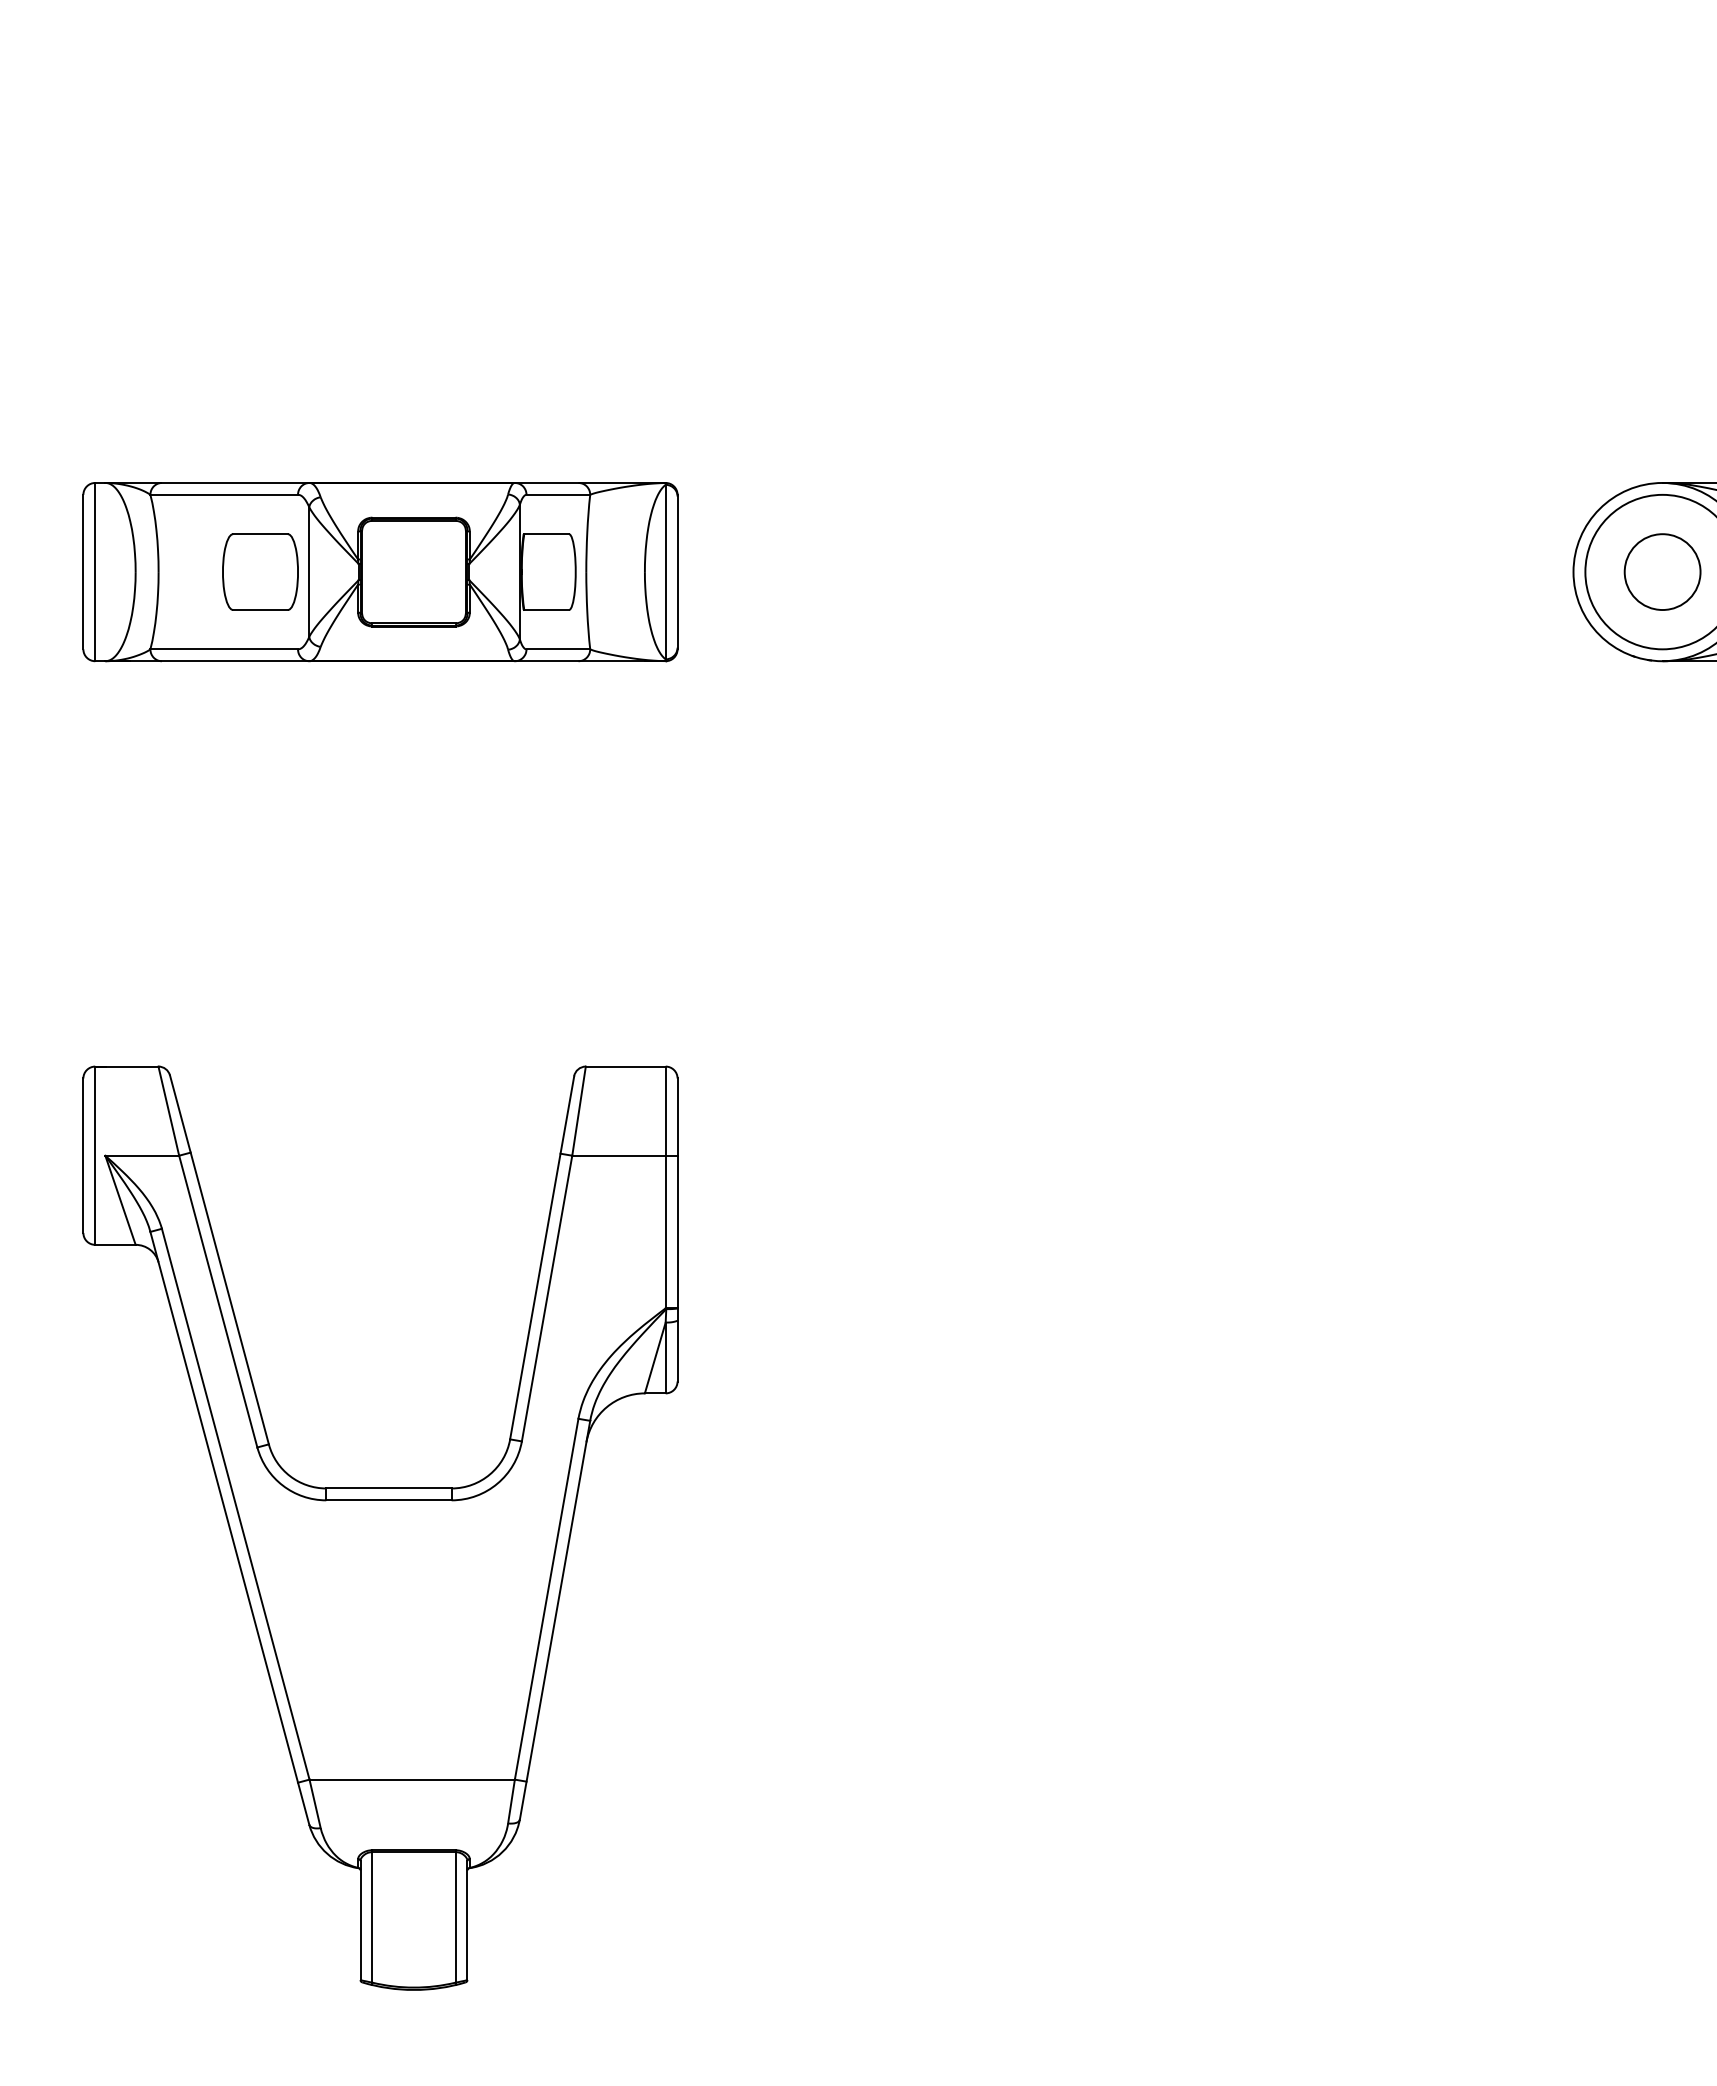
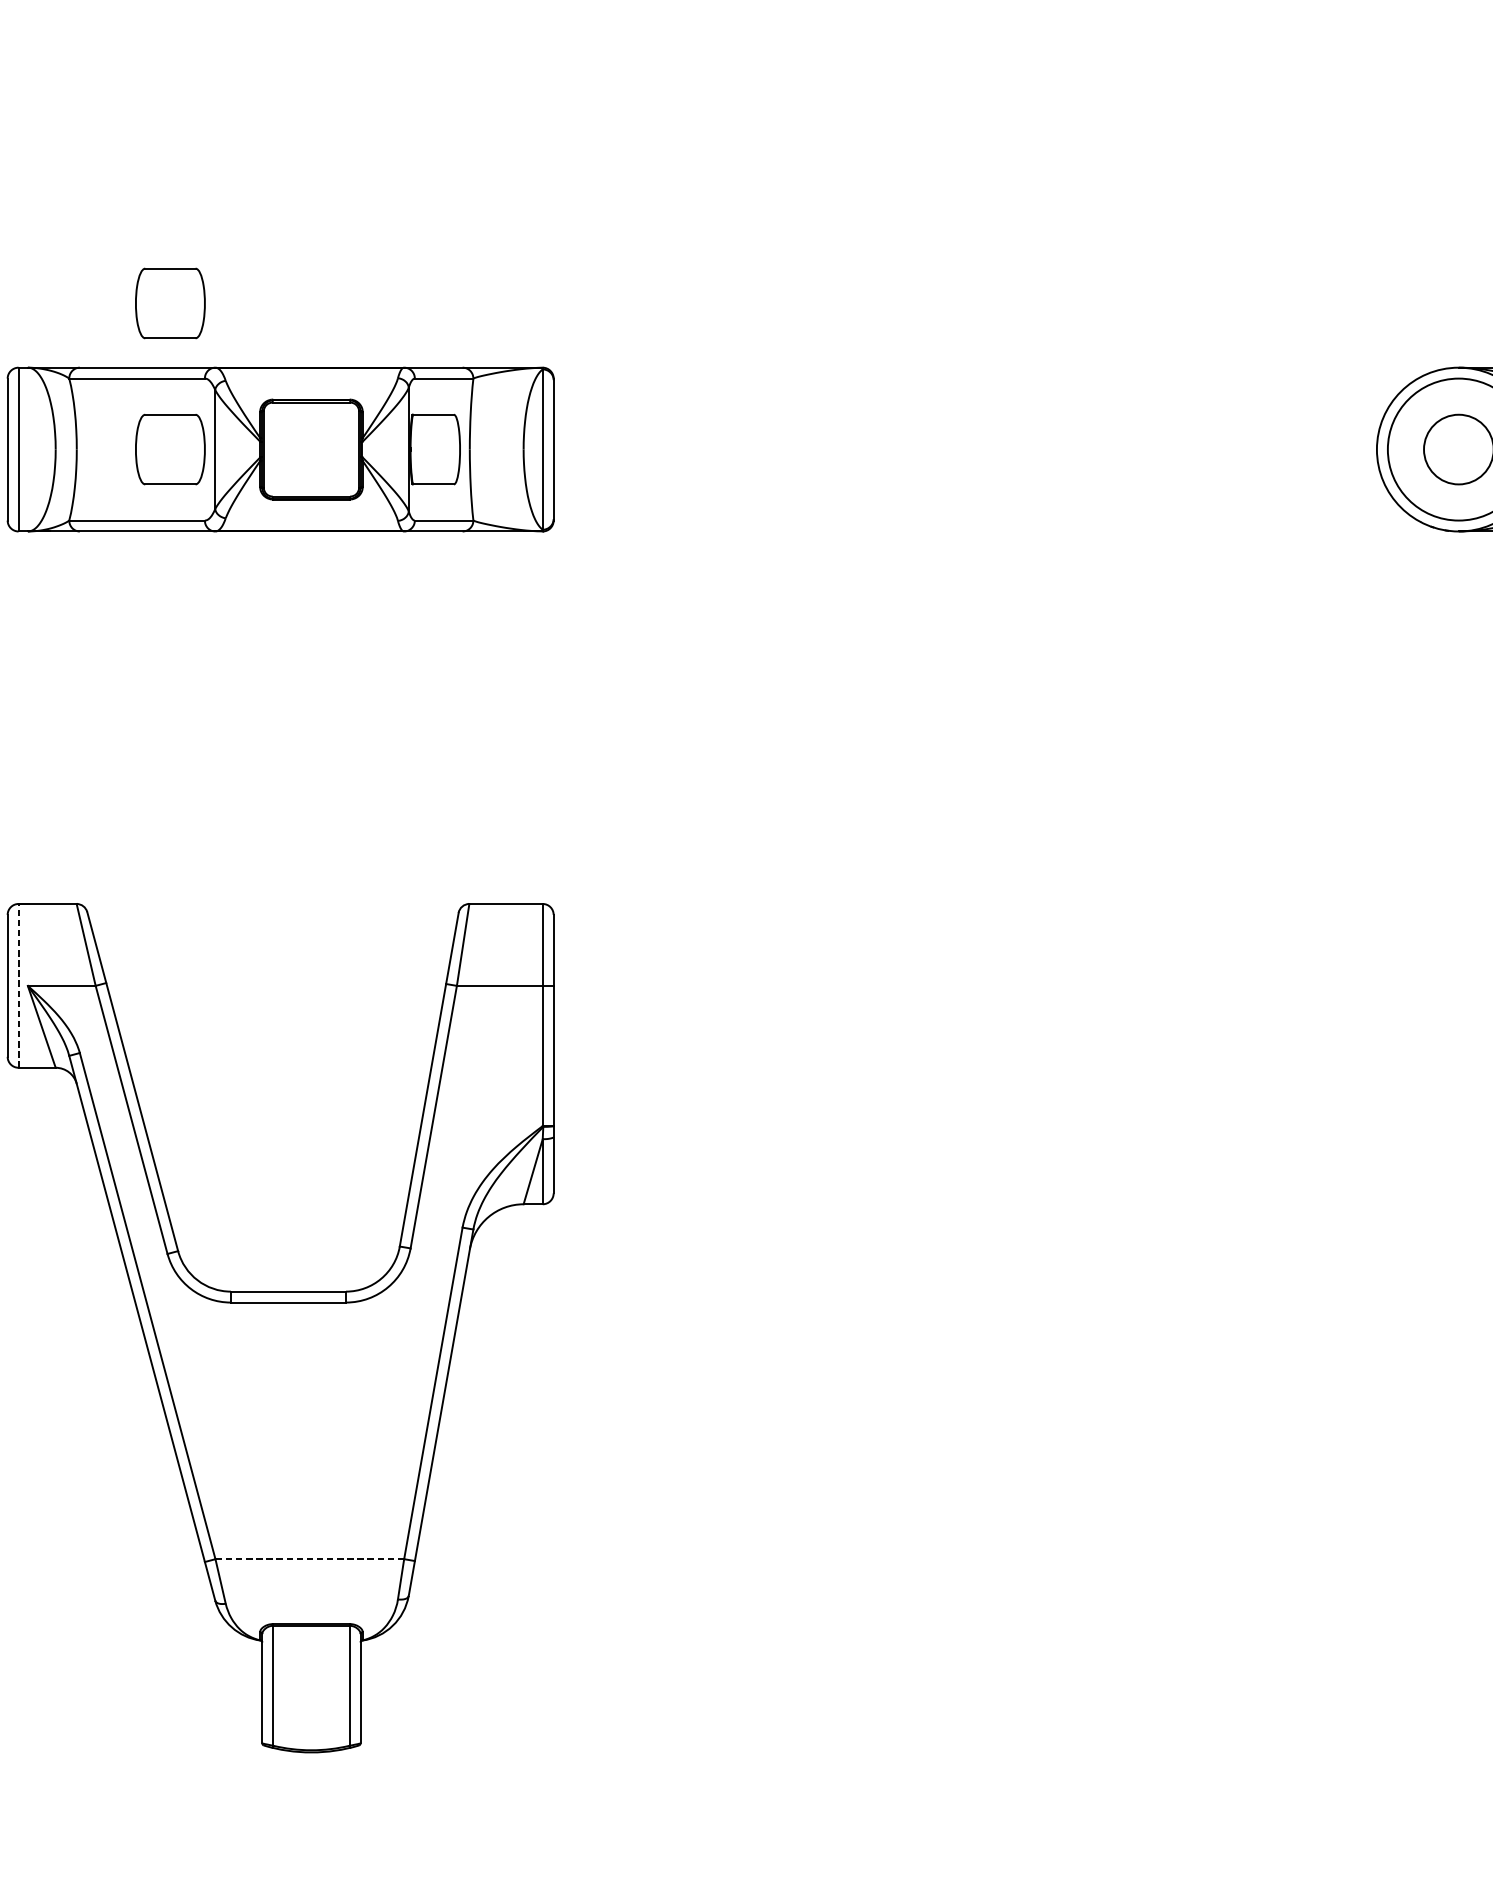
part: (260, 412) -> (170, 302), added
line: (95, 1155) -> (18, 985), solid -> dashed
line: (412, 1779) -> (310, 1559), solid -> dashed

